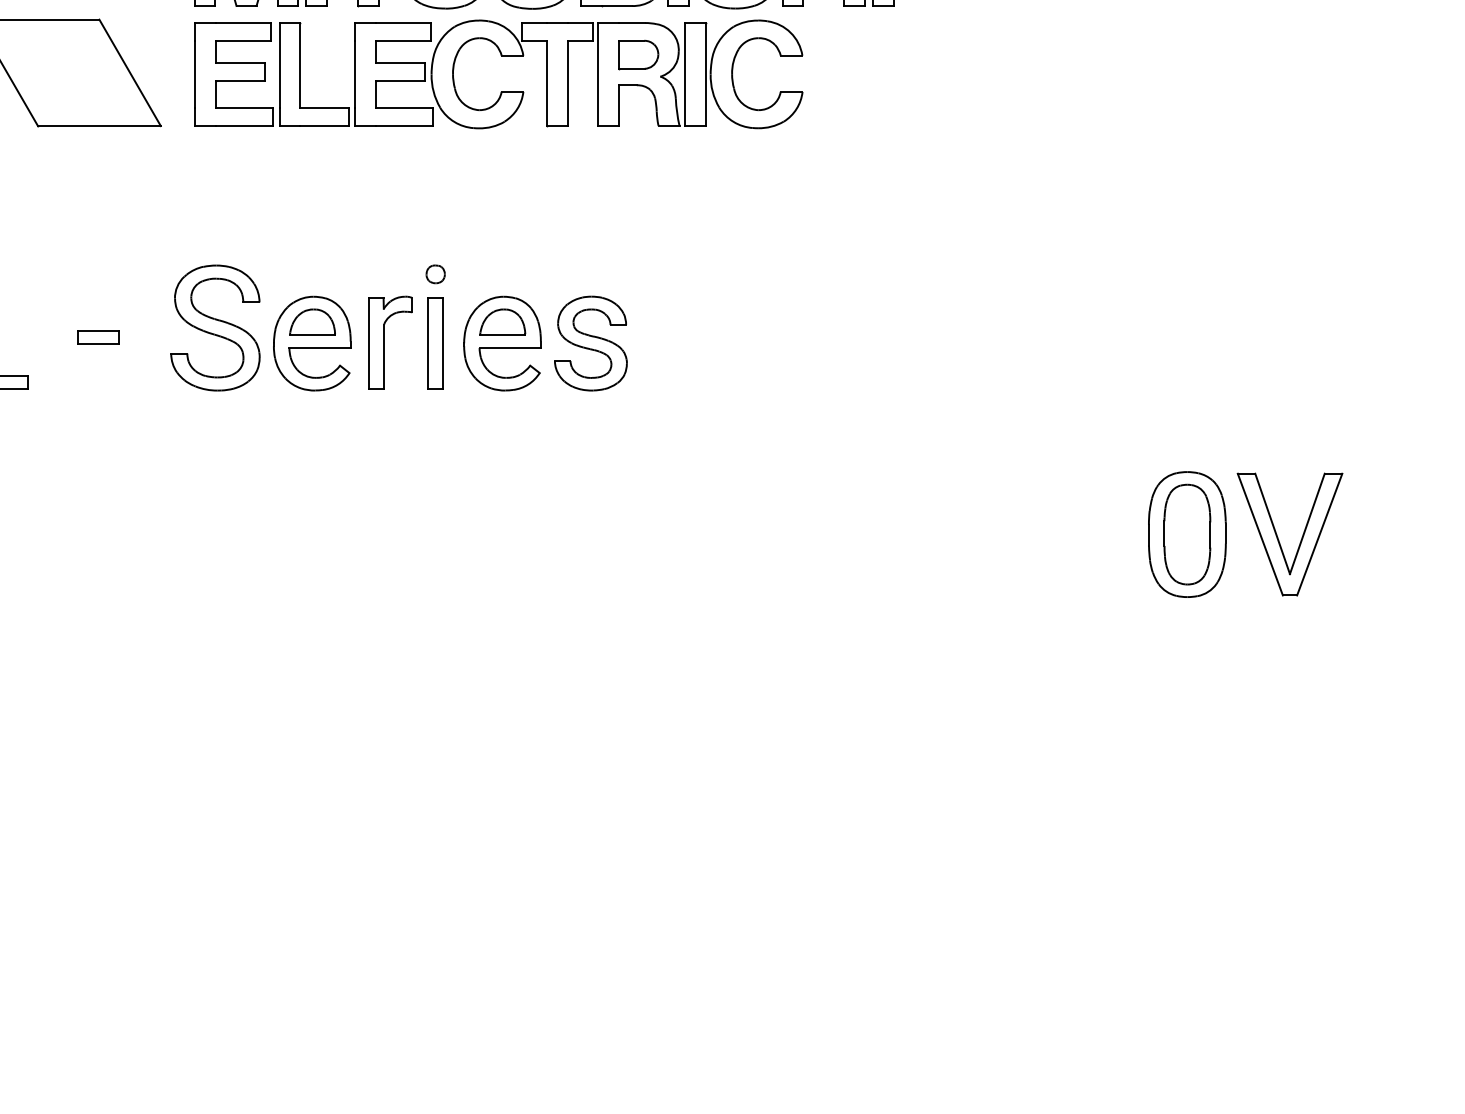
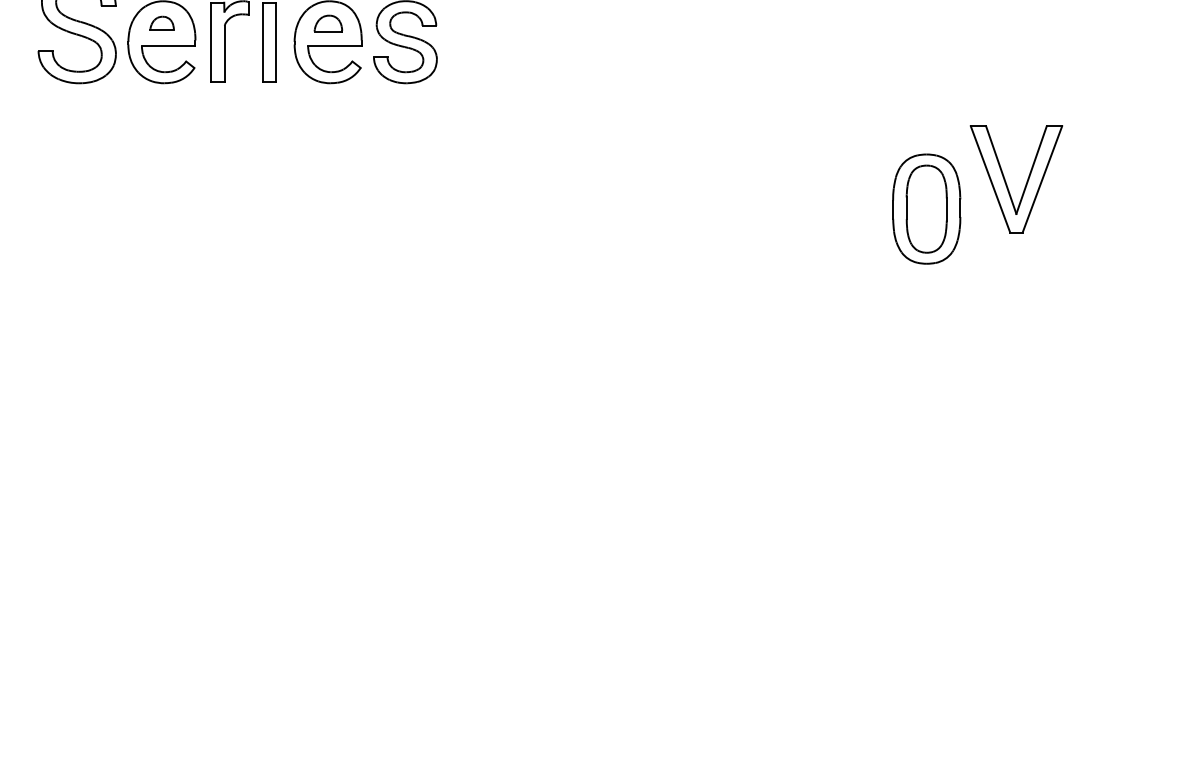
part: (312, 321) -> (162, 22), size x0.6
part: (502, 321) -> (328, 22), size x0.7
part: (1278, 537) -> (1006, 181), moved

